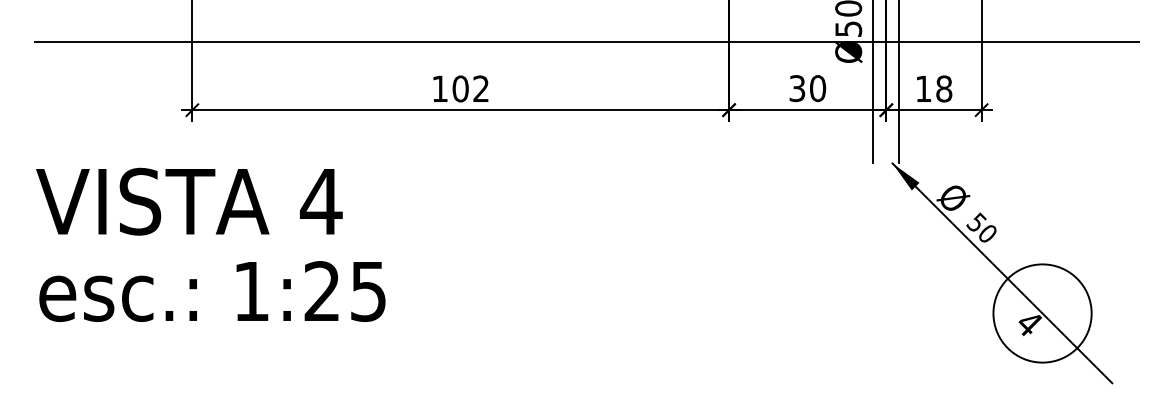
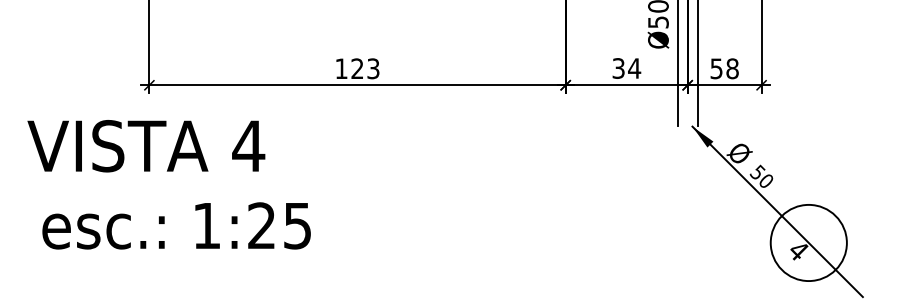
line: (586, 42) -> (455, 32), removed
text: (470, 88) -> (365, 68), 102 -> 123
text: (817, 88) -> (634, 68), 30 -> 34
text: (923, 88) -> (716, 68), 18 -> 58
text: (189, 201) -> (146, 146), moved
text: (212, 291) -> (176, 225), moved

